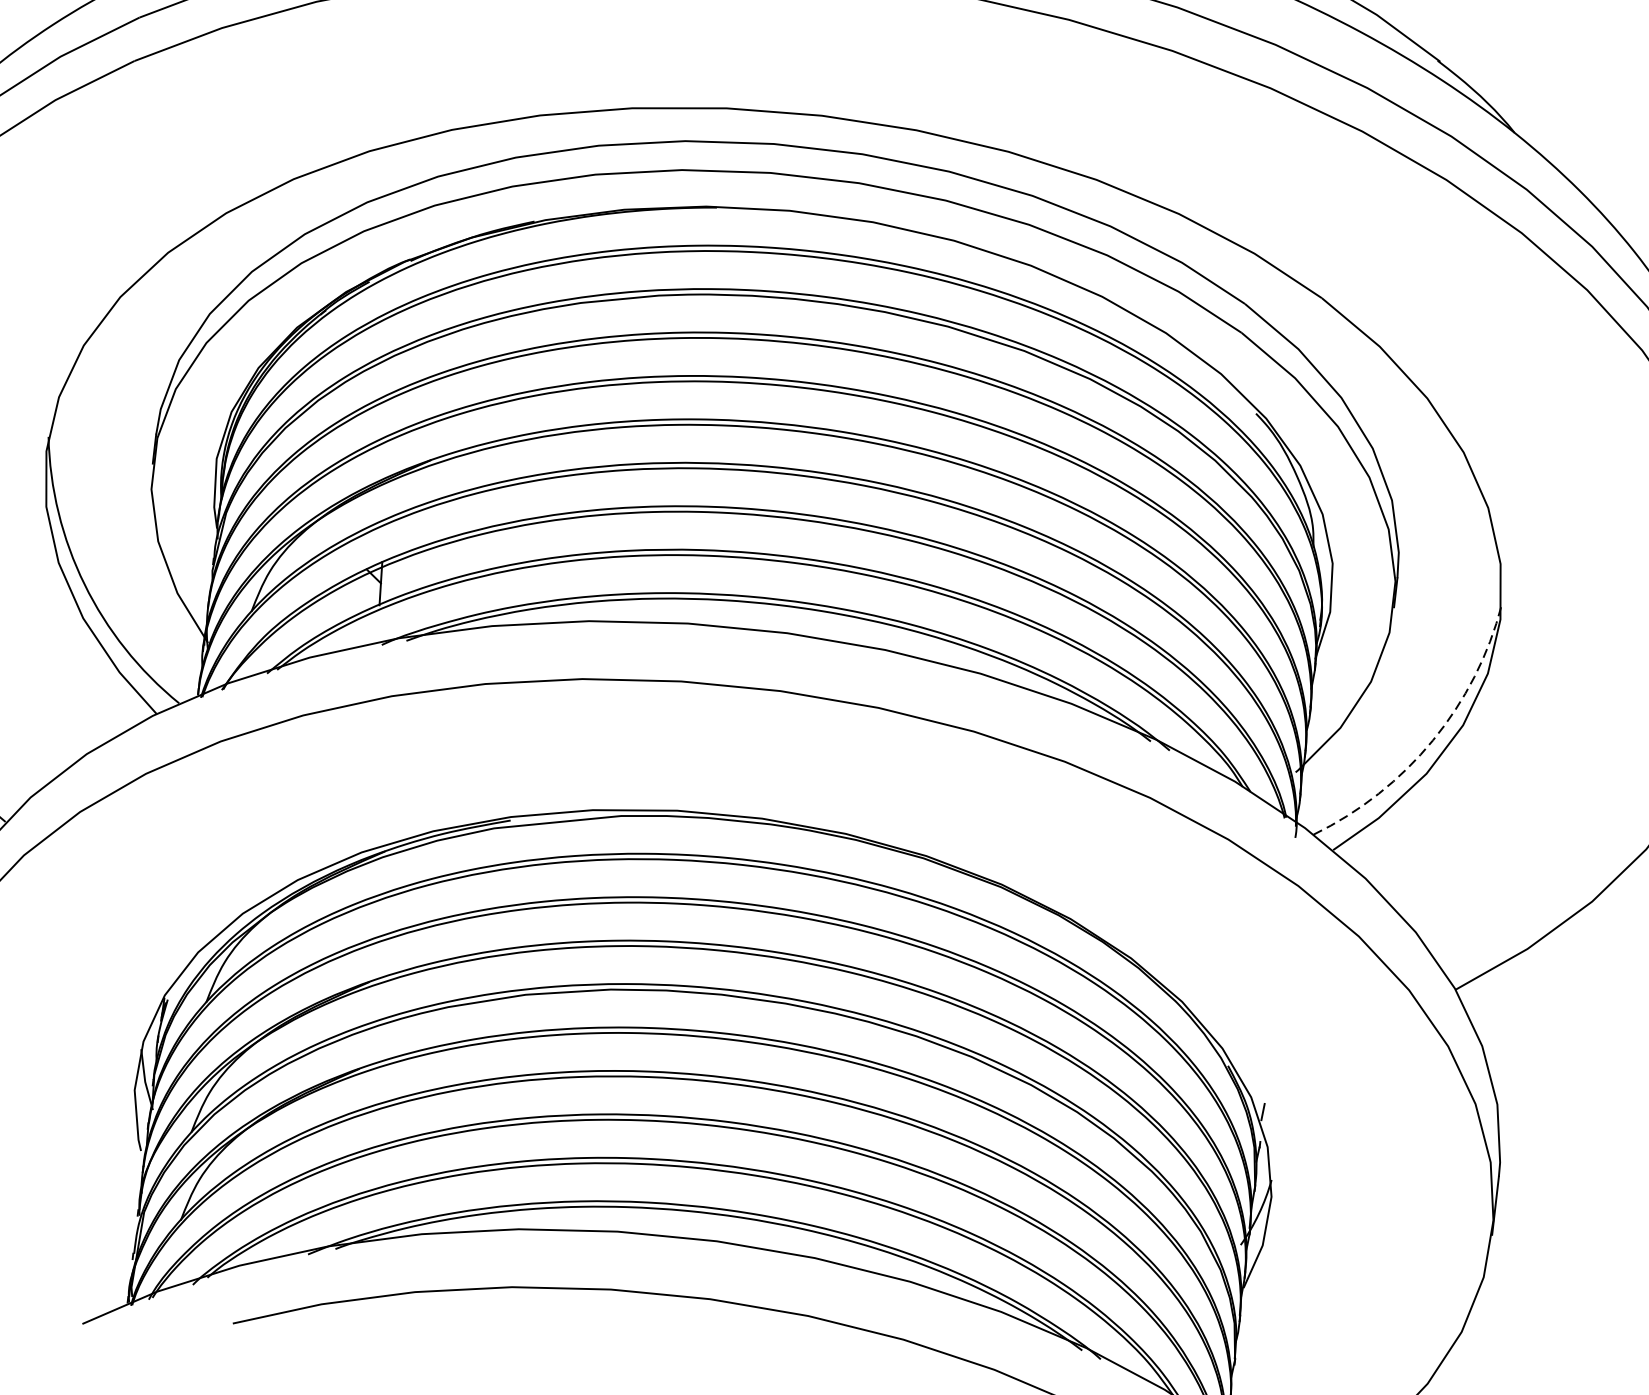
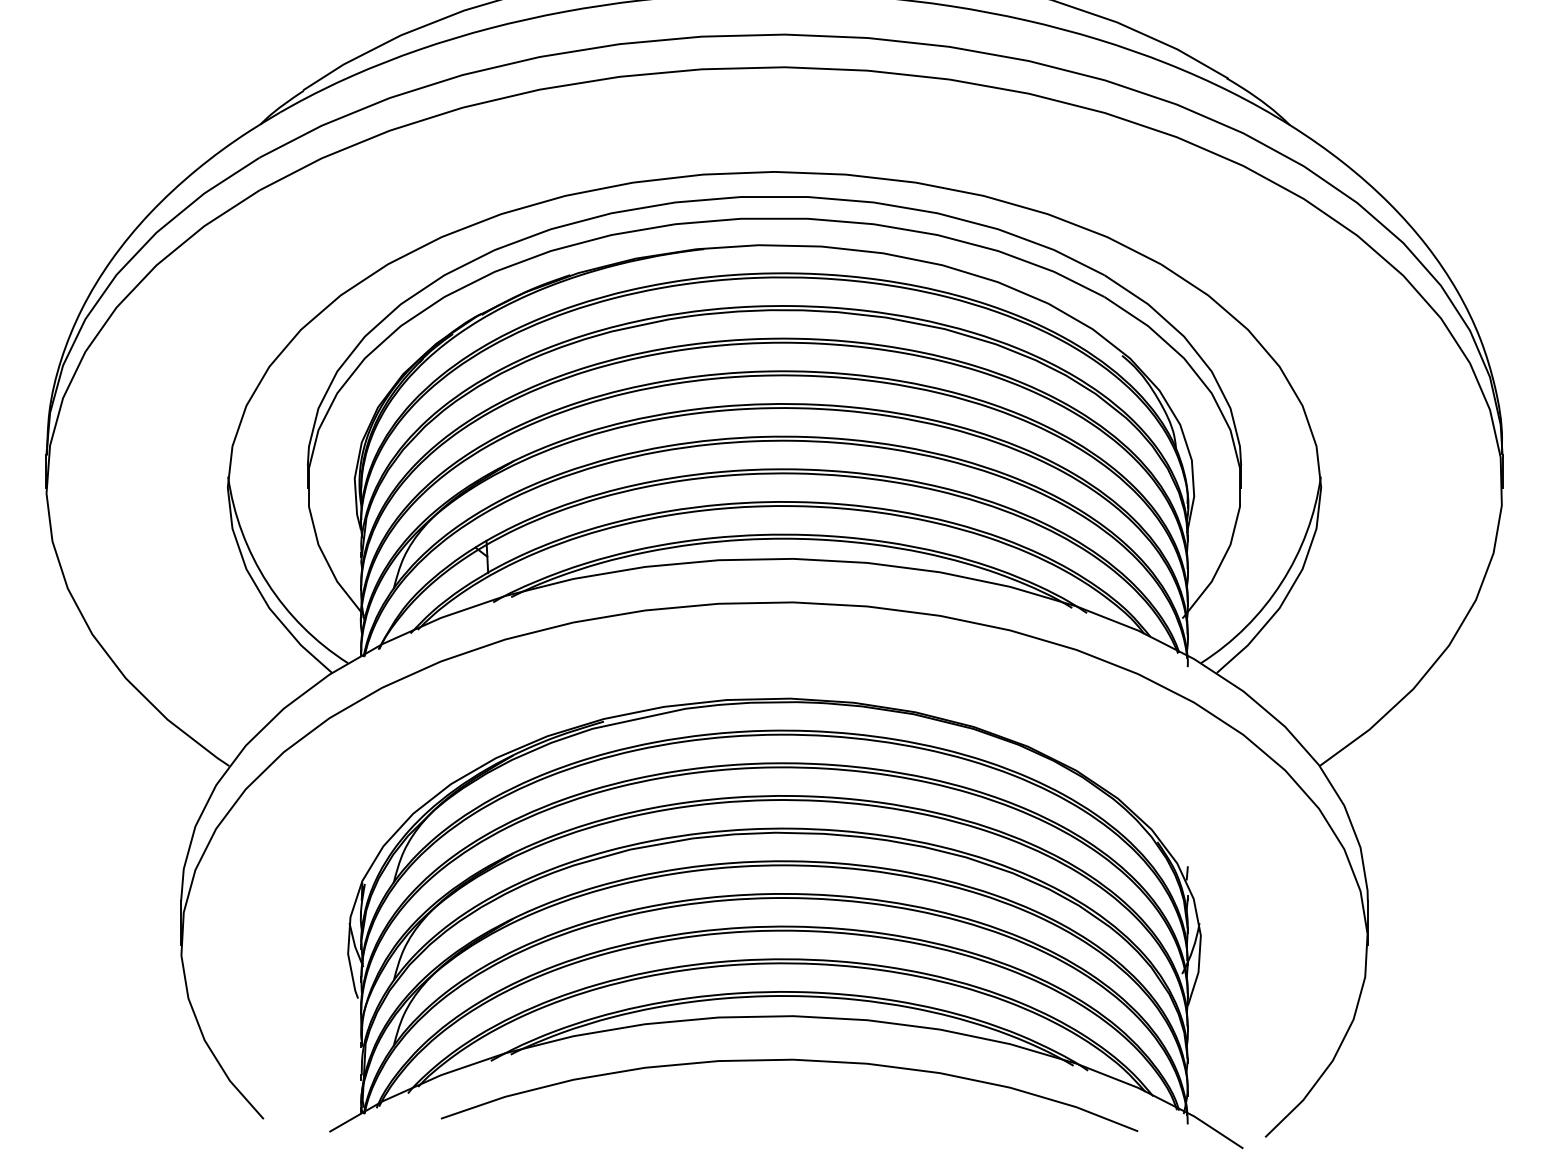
arc: (1432, 741) -> (1281, 583), dashed -> solid

